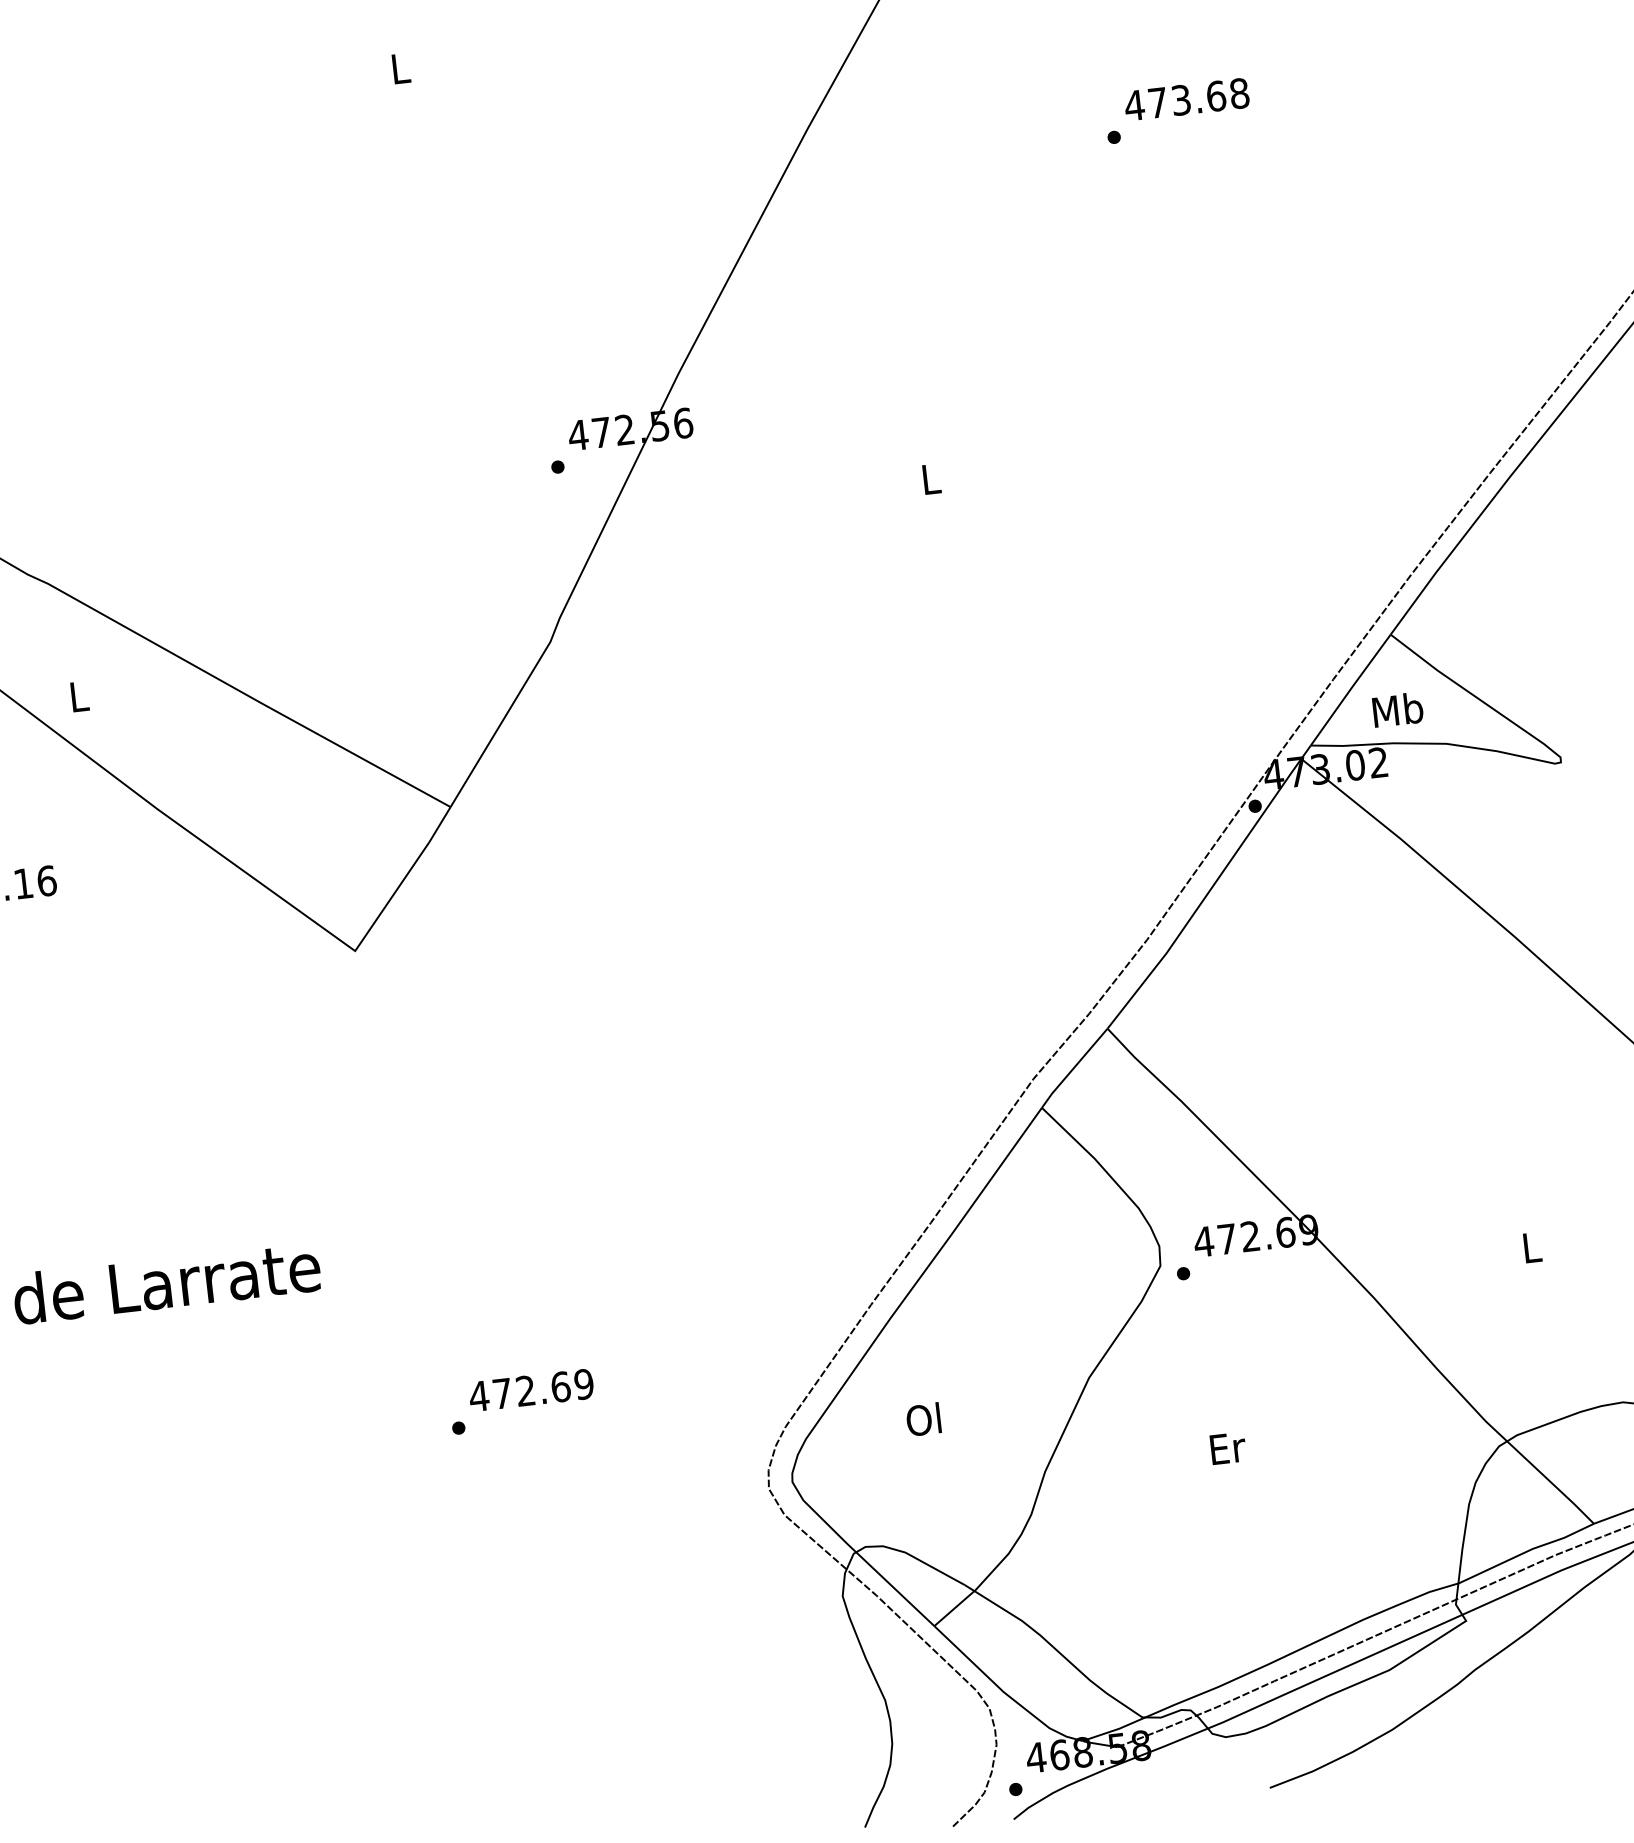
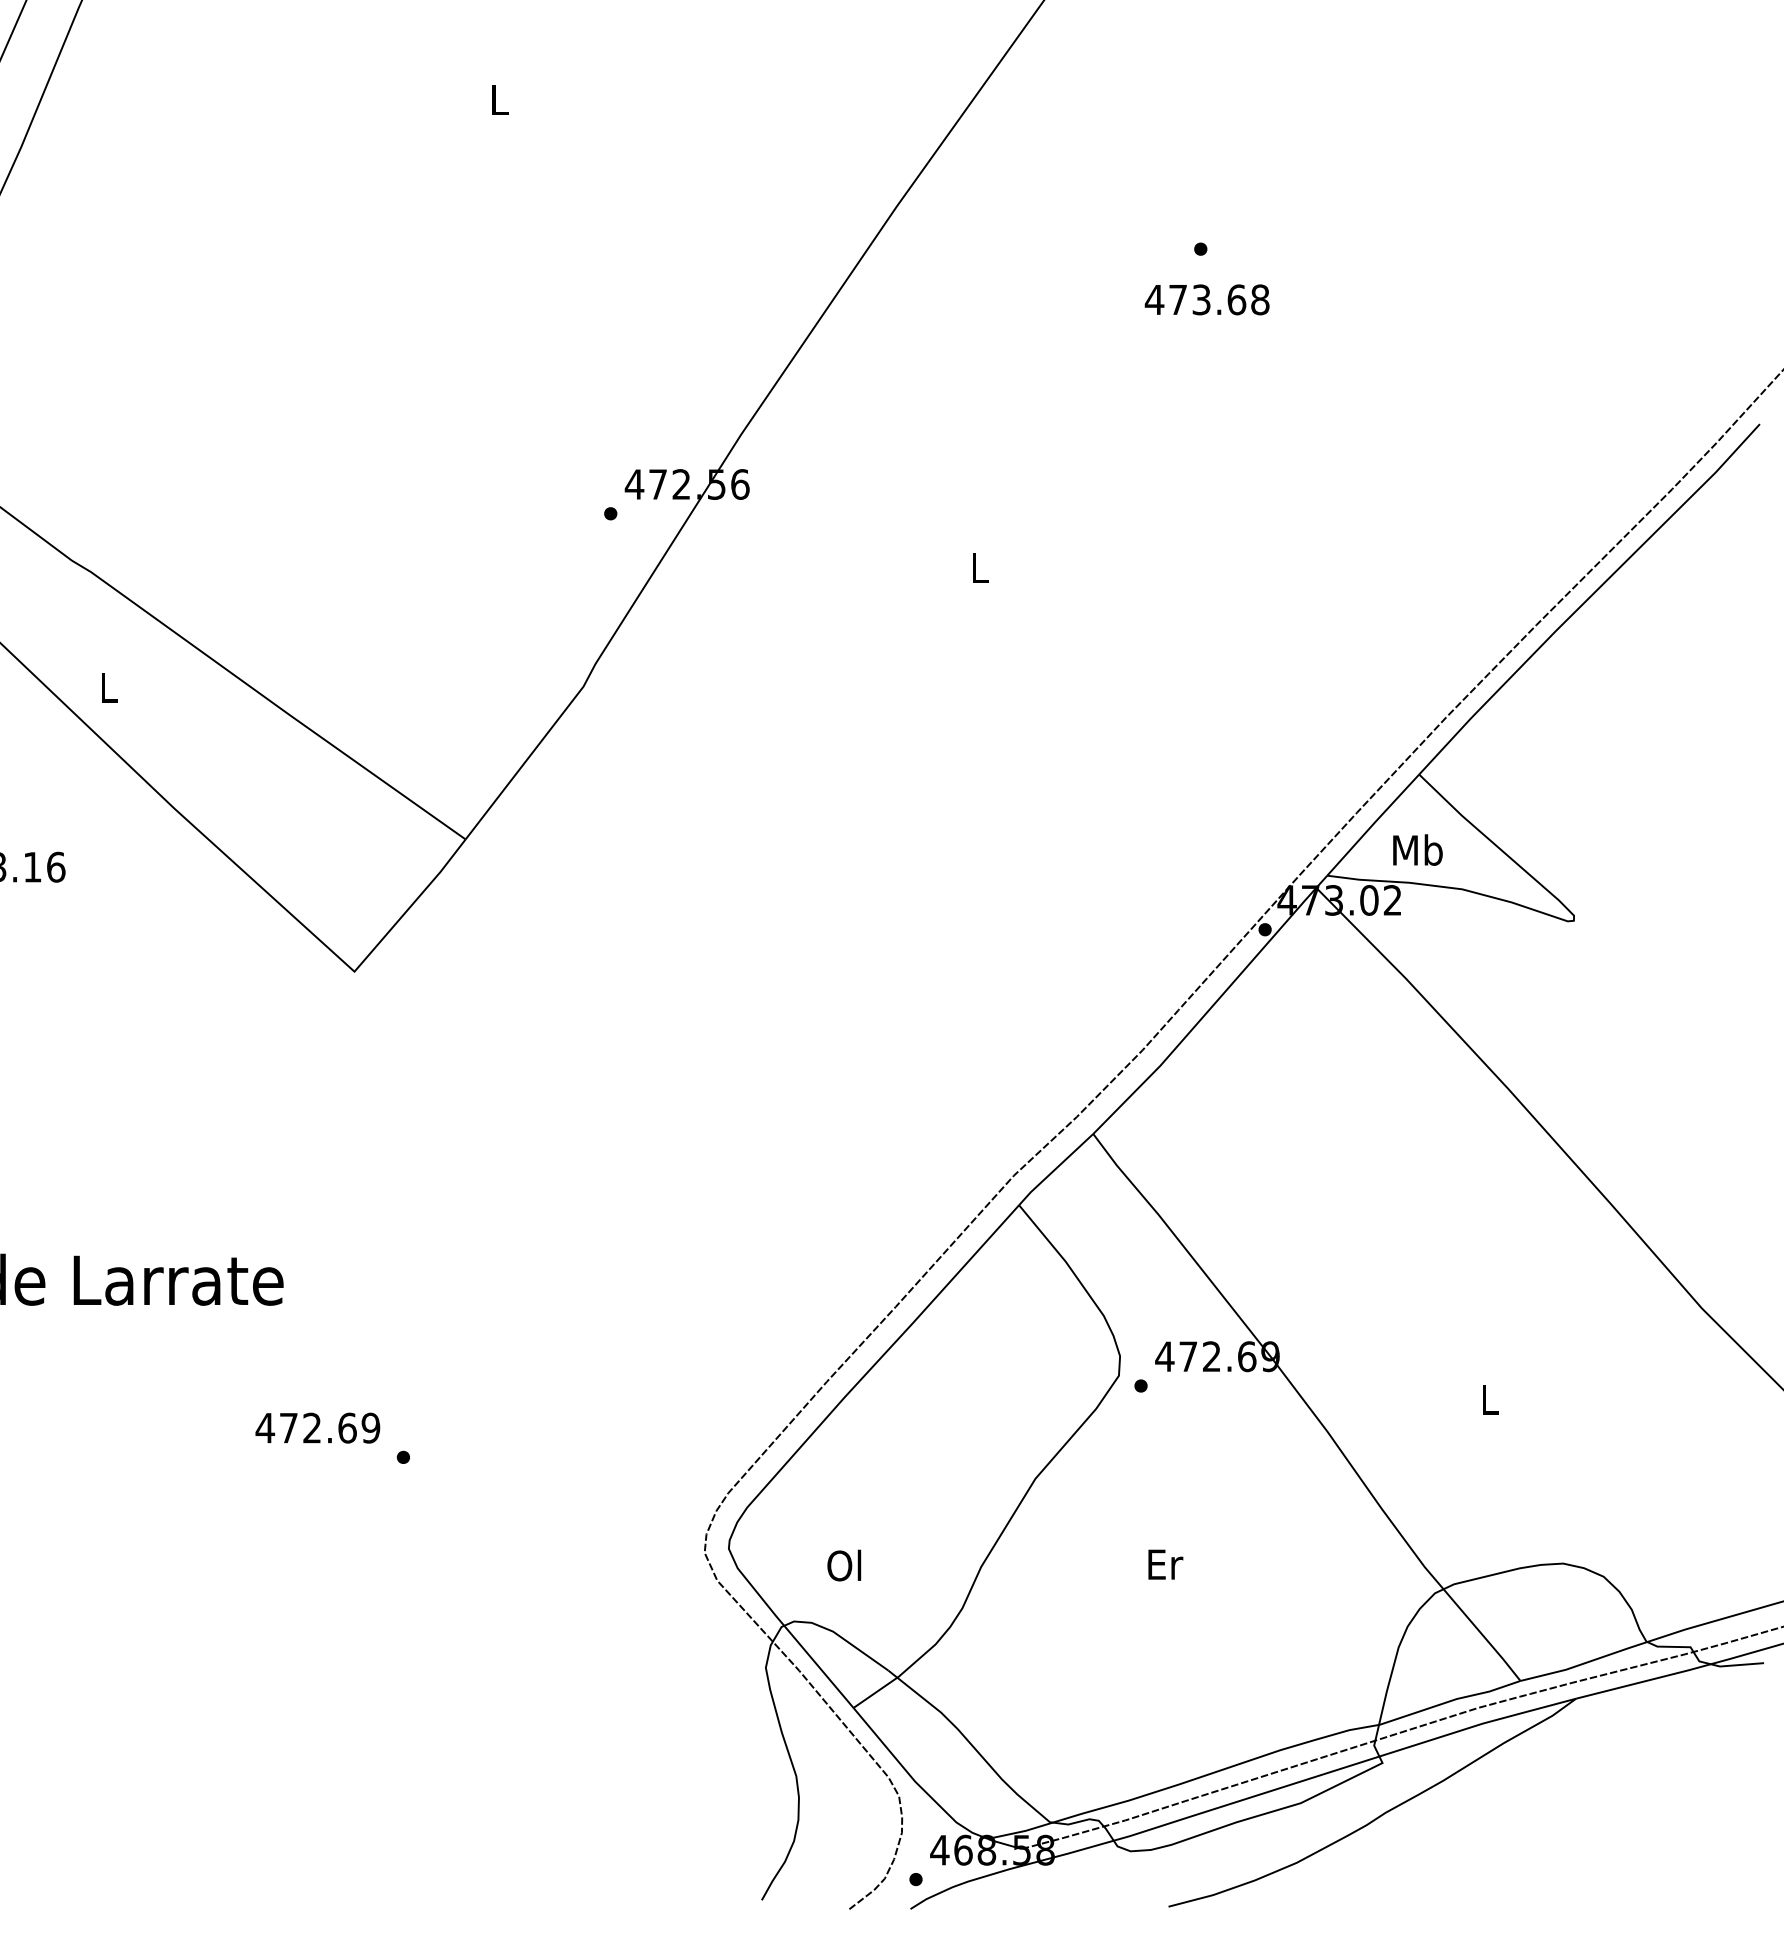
text: (1186, 99) -> (1206, 299), moved
text: (530, 1389) -> (317, 1427), moved
text: (923, 1419) -> (844, 1565), moved

